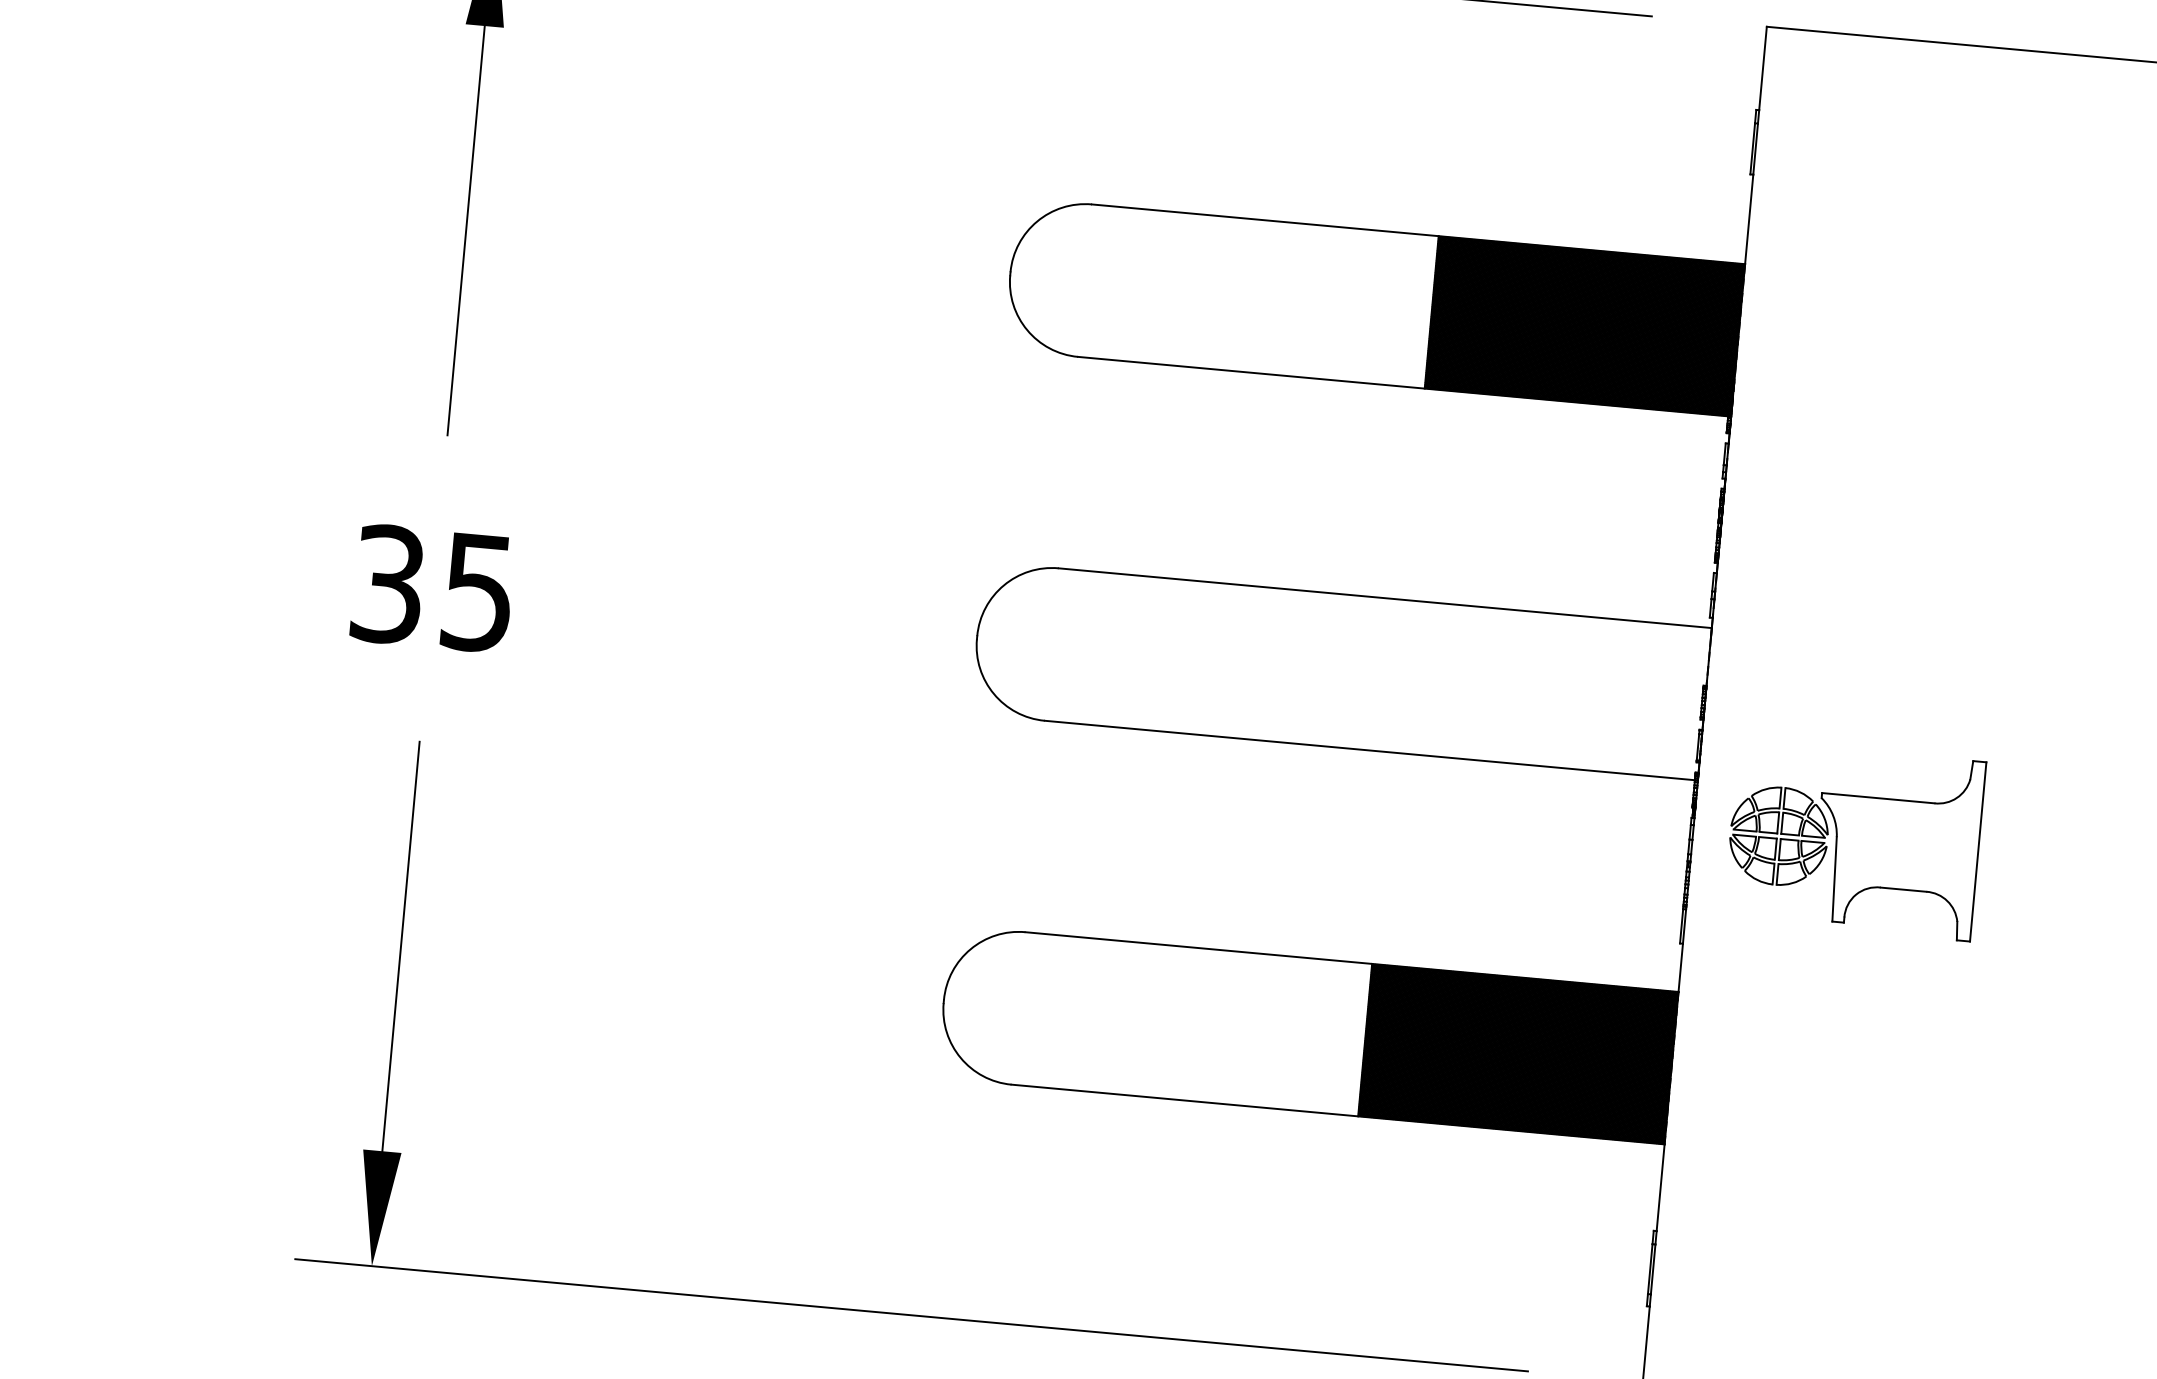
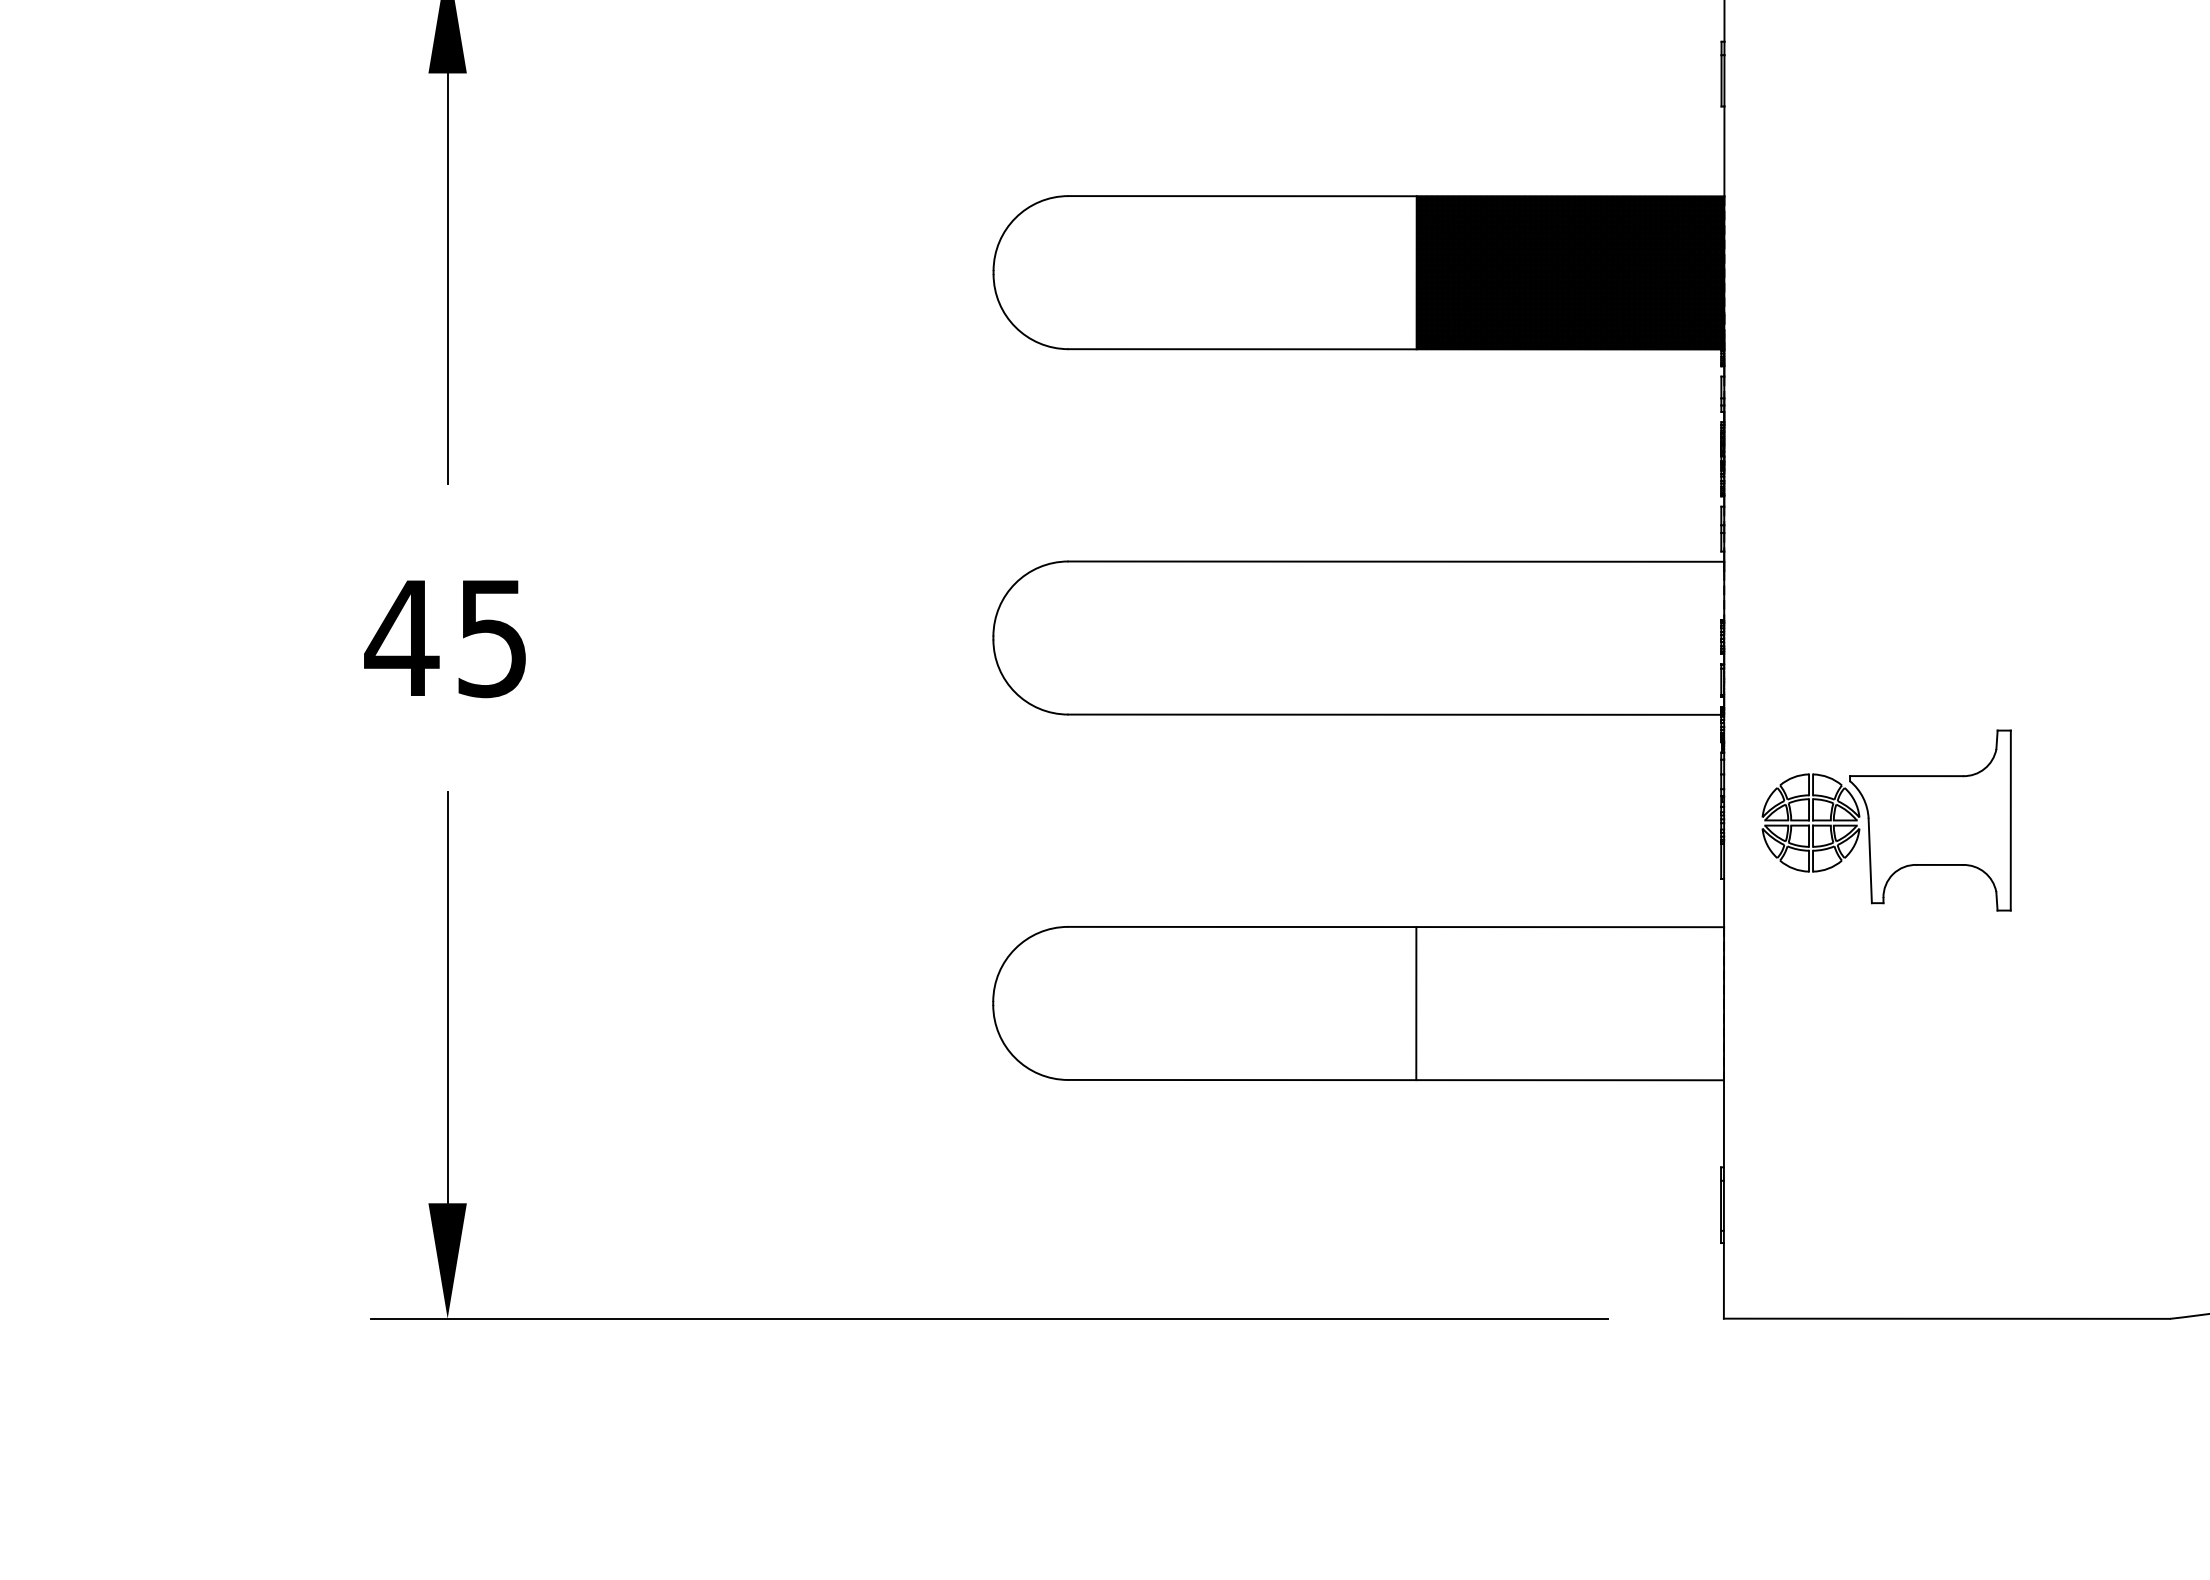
text: (387, 584) -> (401, 638), 35 -> 45
part: (1854, 840) -> (1886, 820), moved
hatch: (1518, 1054) -> (1570, 1003), removed

